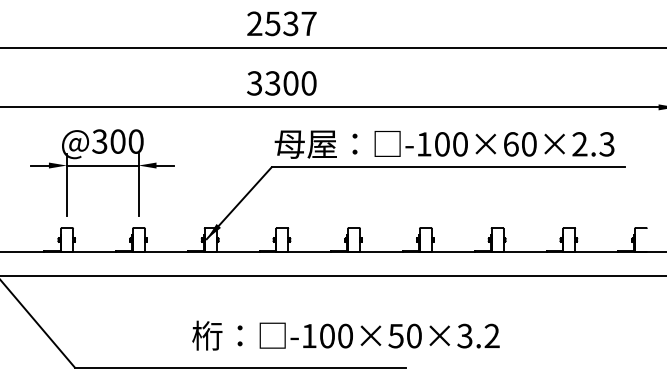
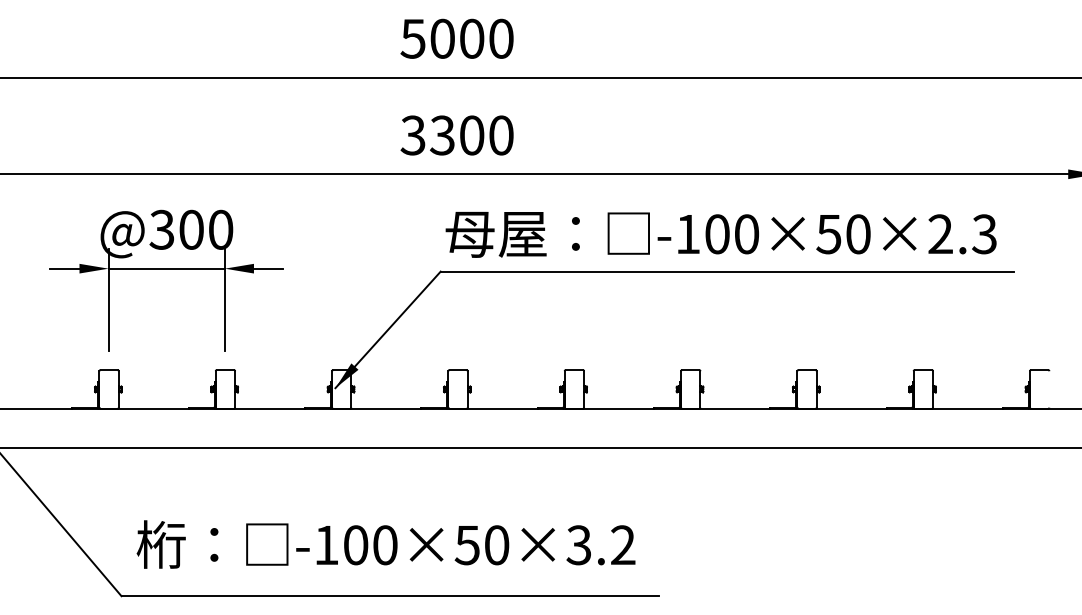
text: (281, 23) -> (456, 38), 2537 -> 5000
text: (510, 144) -> (828, 234), -100×60×2.3 -> -100×50×2.3
text: (345, 335) -> (385, 544), moved

